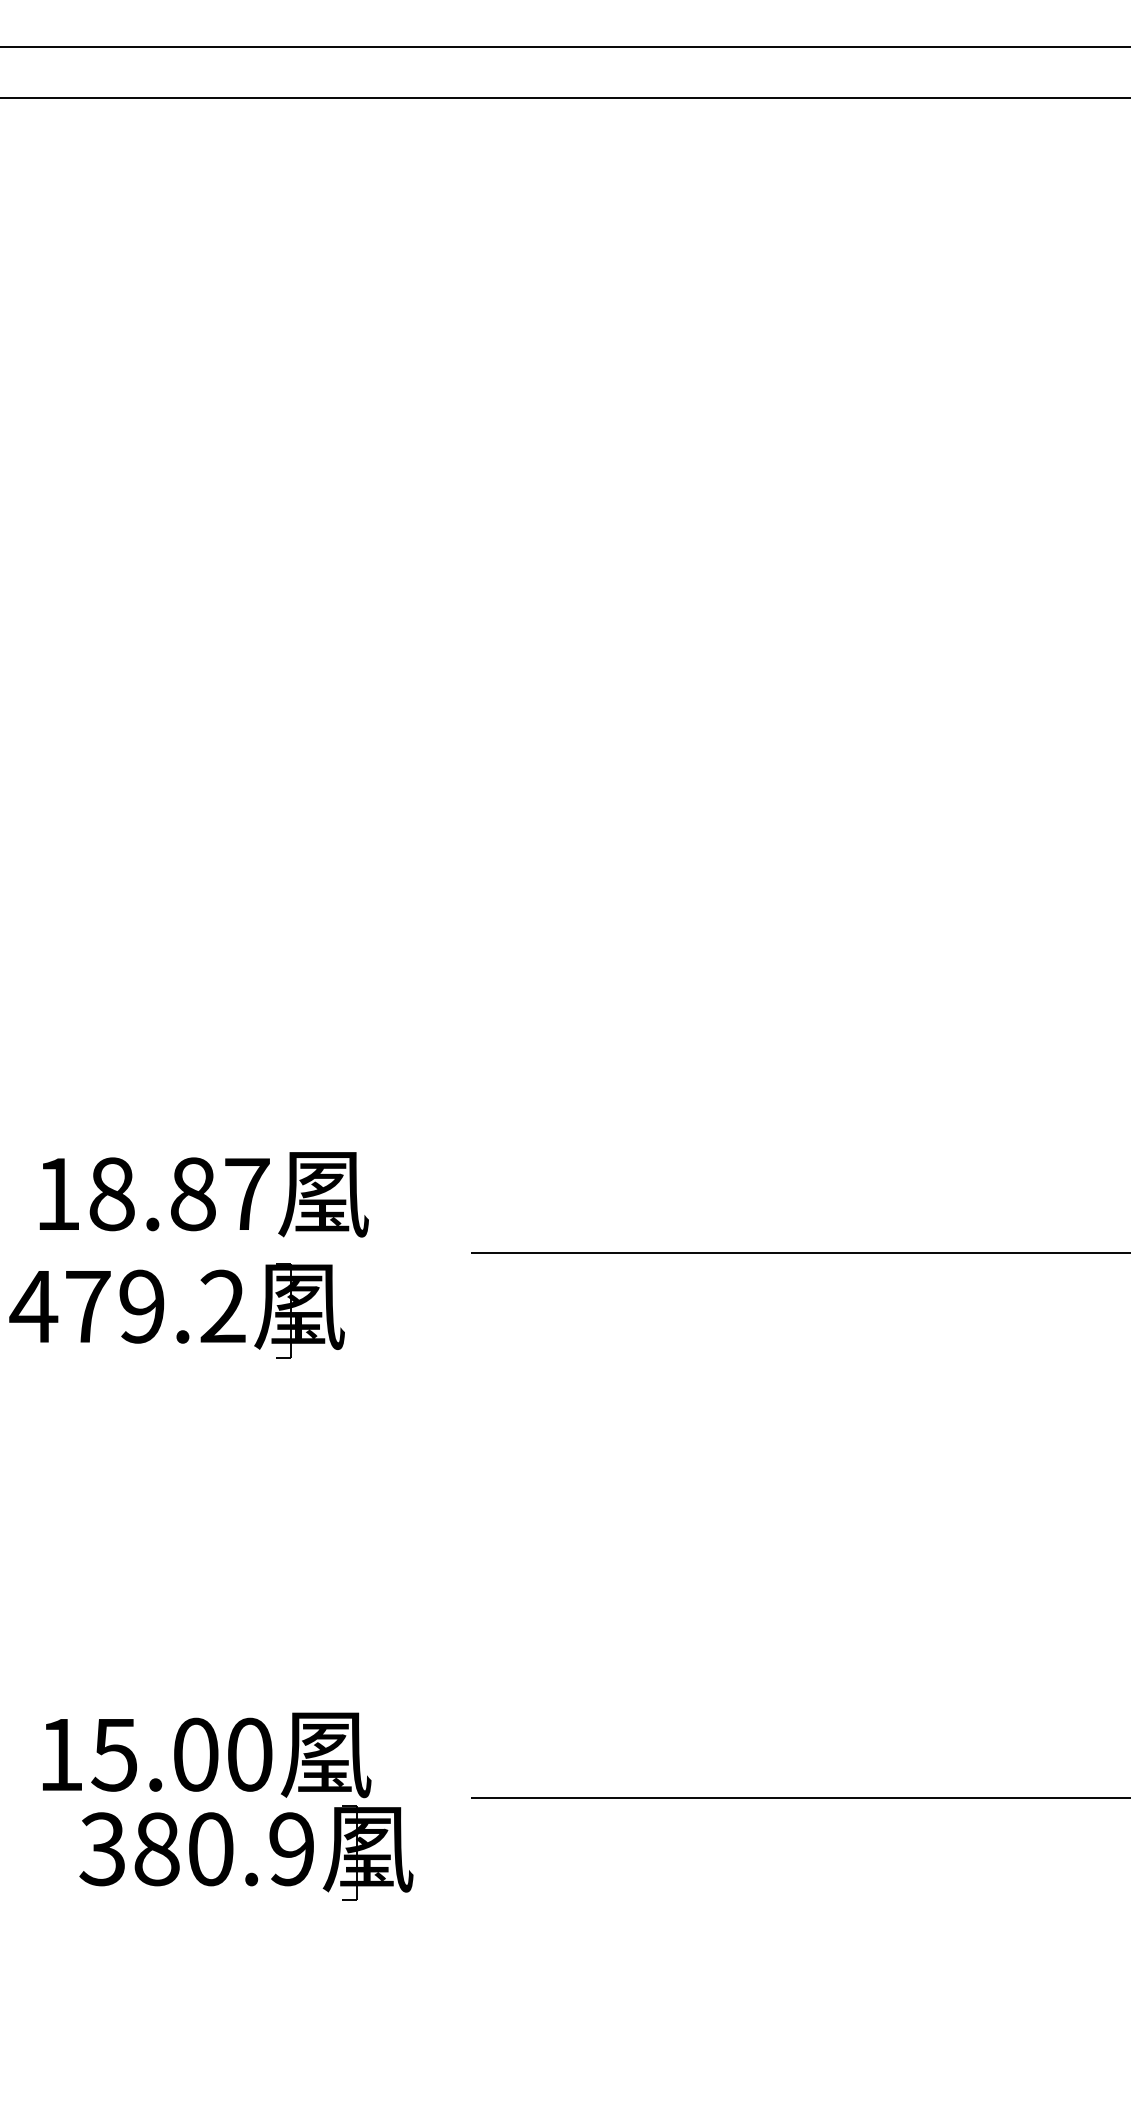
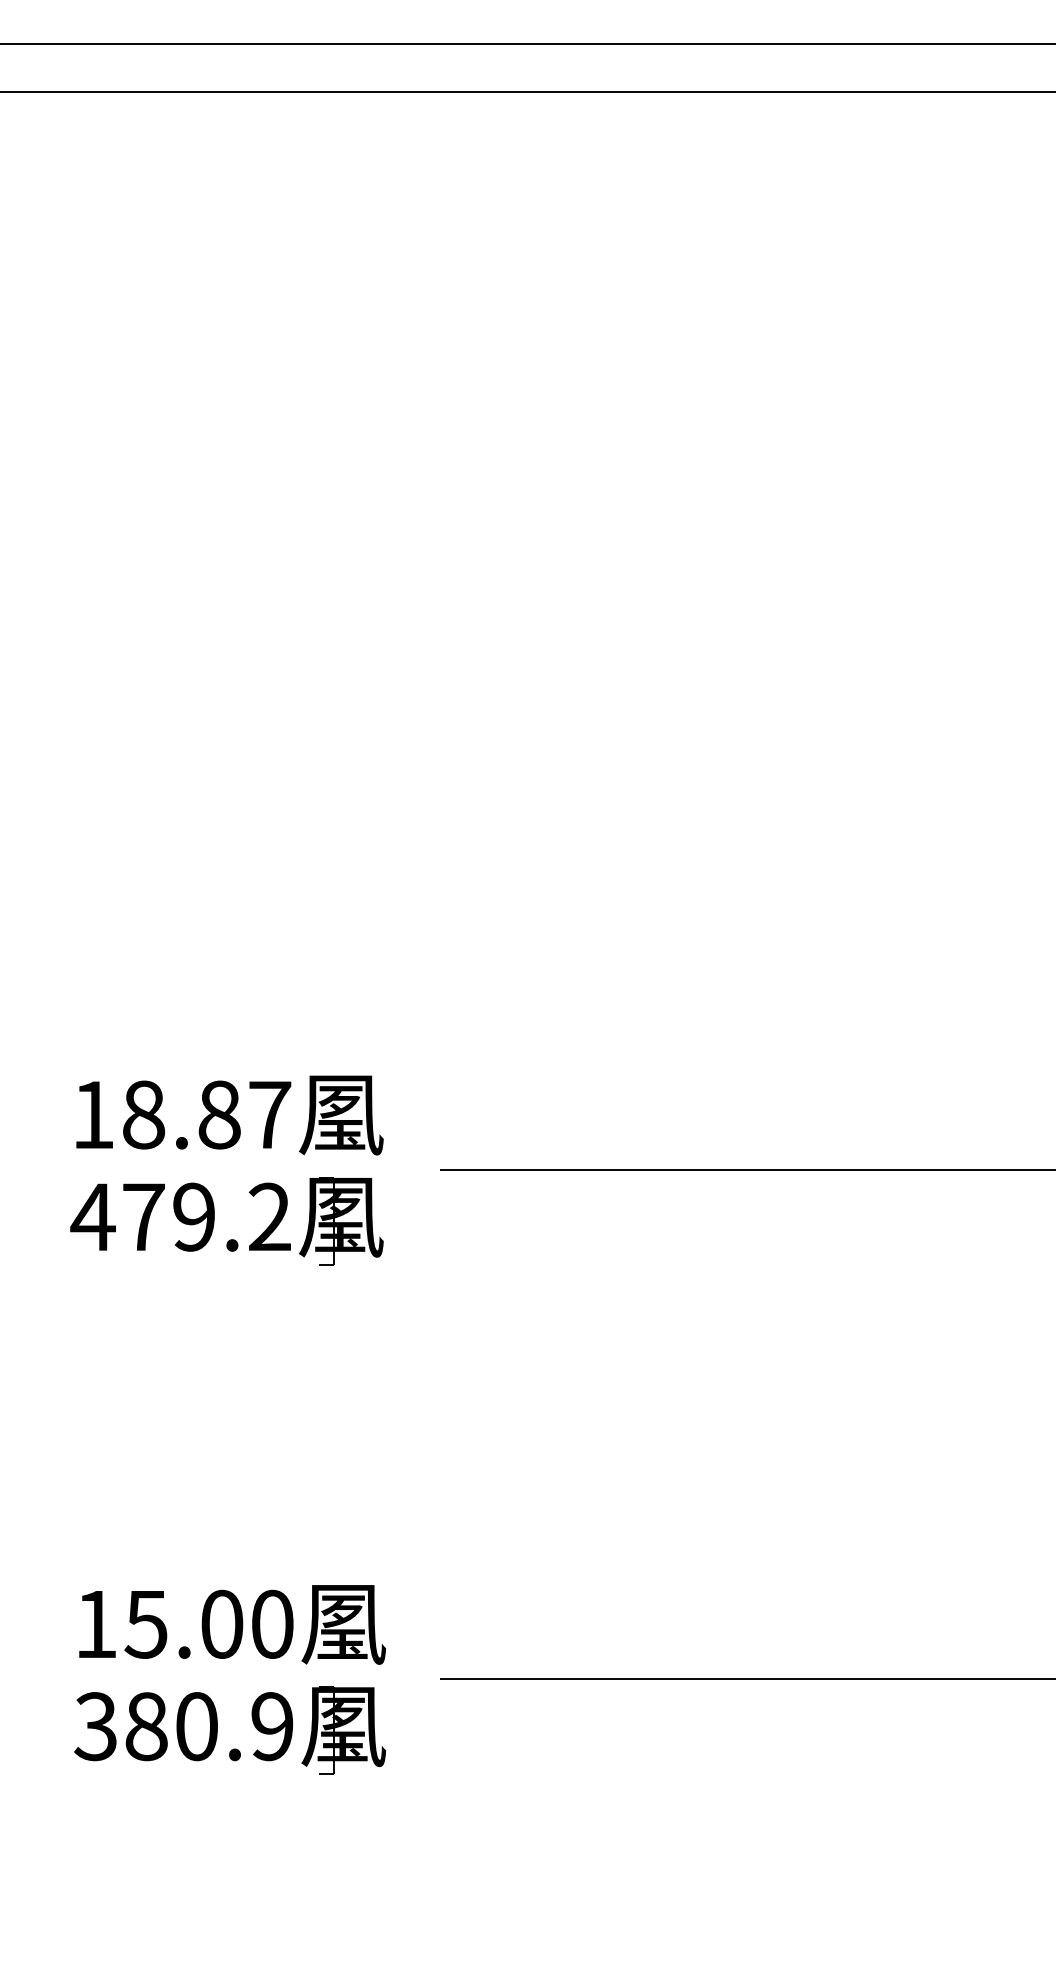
text: (203, 1194) -> (229, 1115), moved
part: (163, 1310) -> (214, 1220), moved
text: (207, 1755) -> (232, 1625), moved

